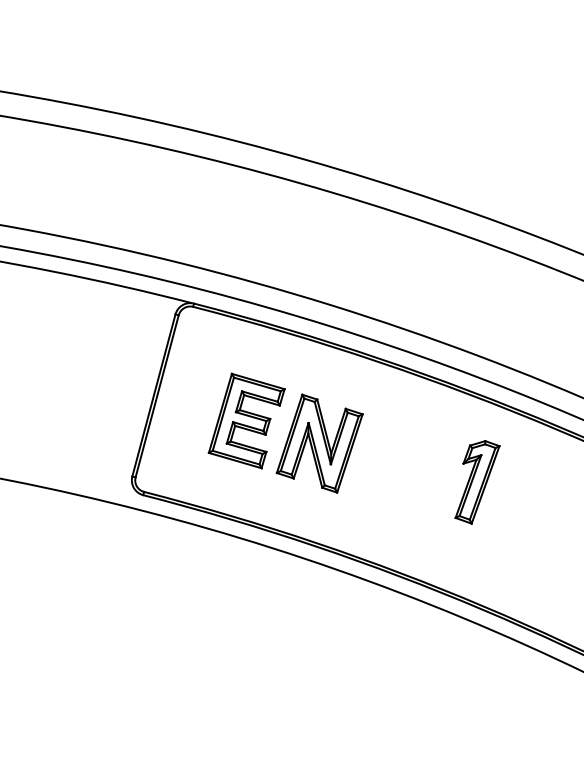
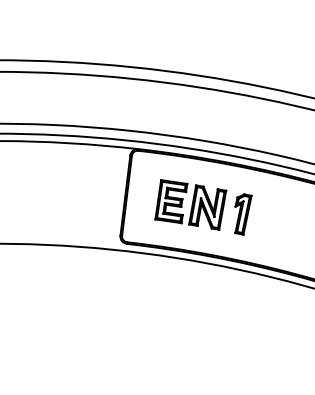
part: (477, 482) -> (243, 214), moved

